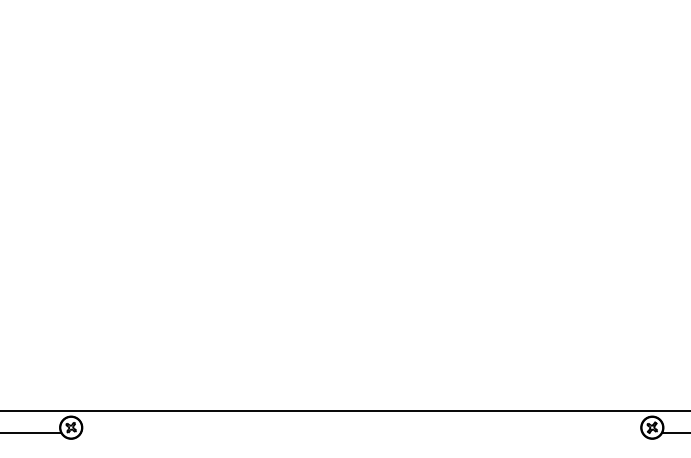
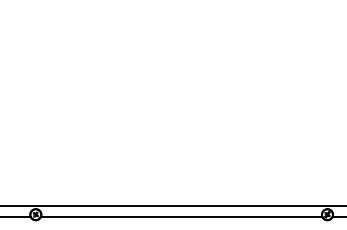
line: (361, 433) -> (181, 217), added

